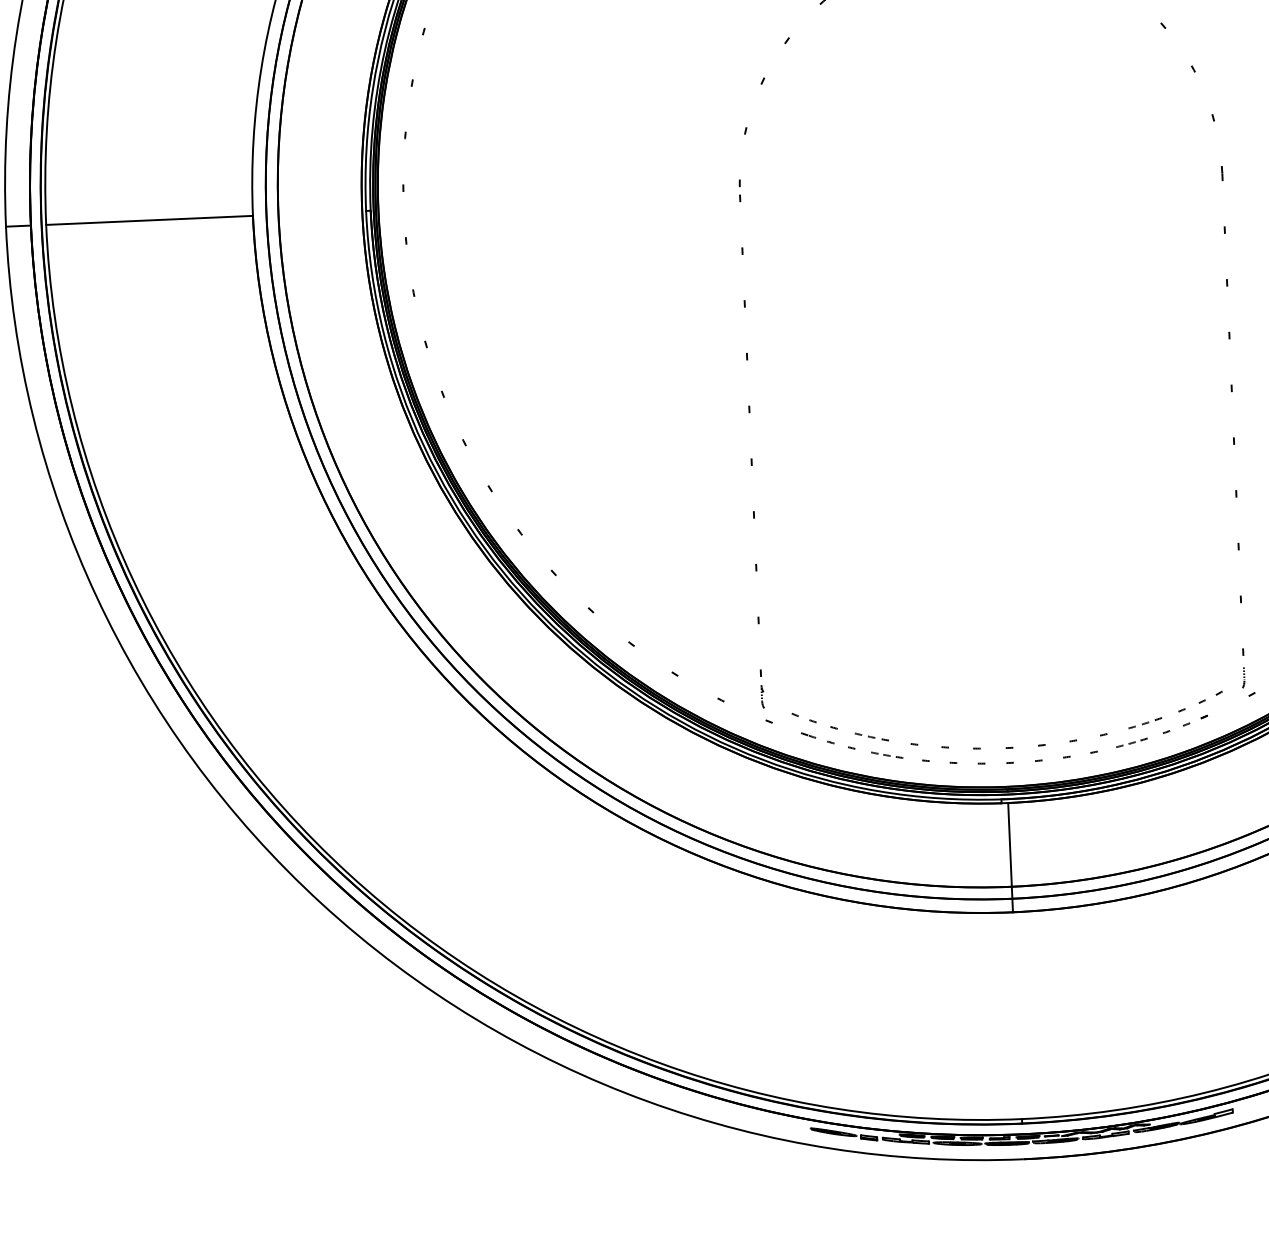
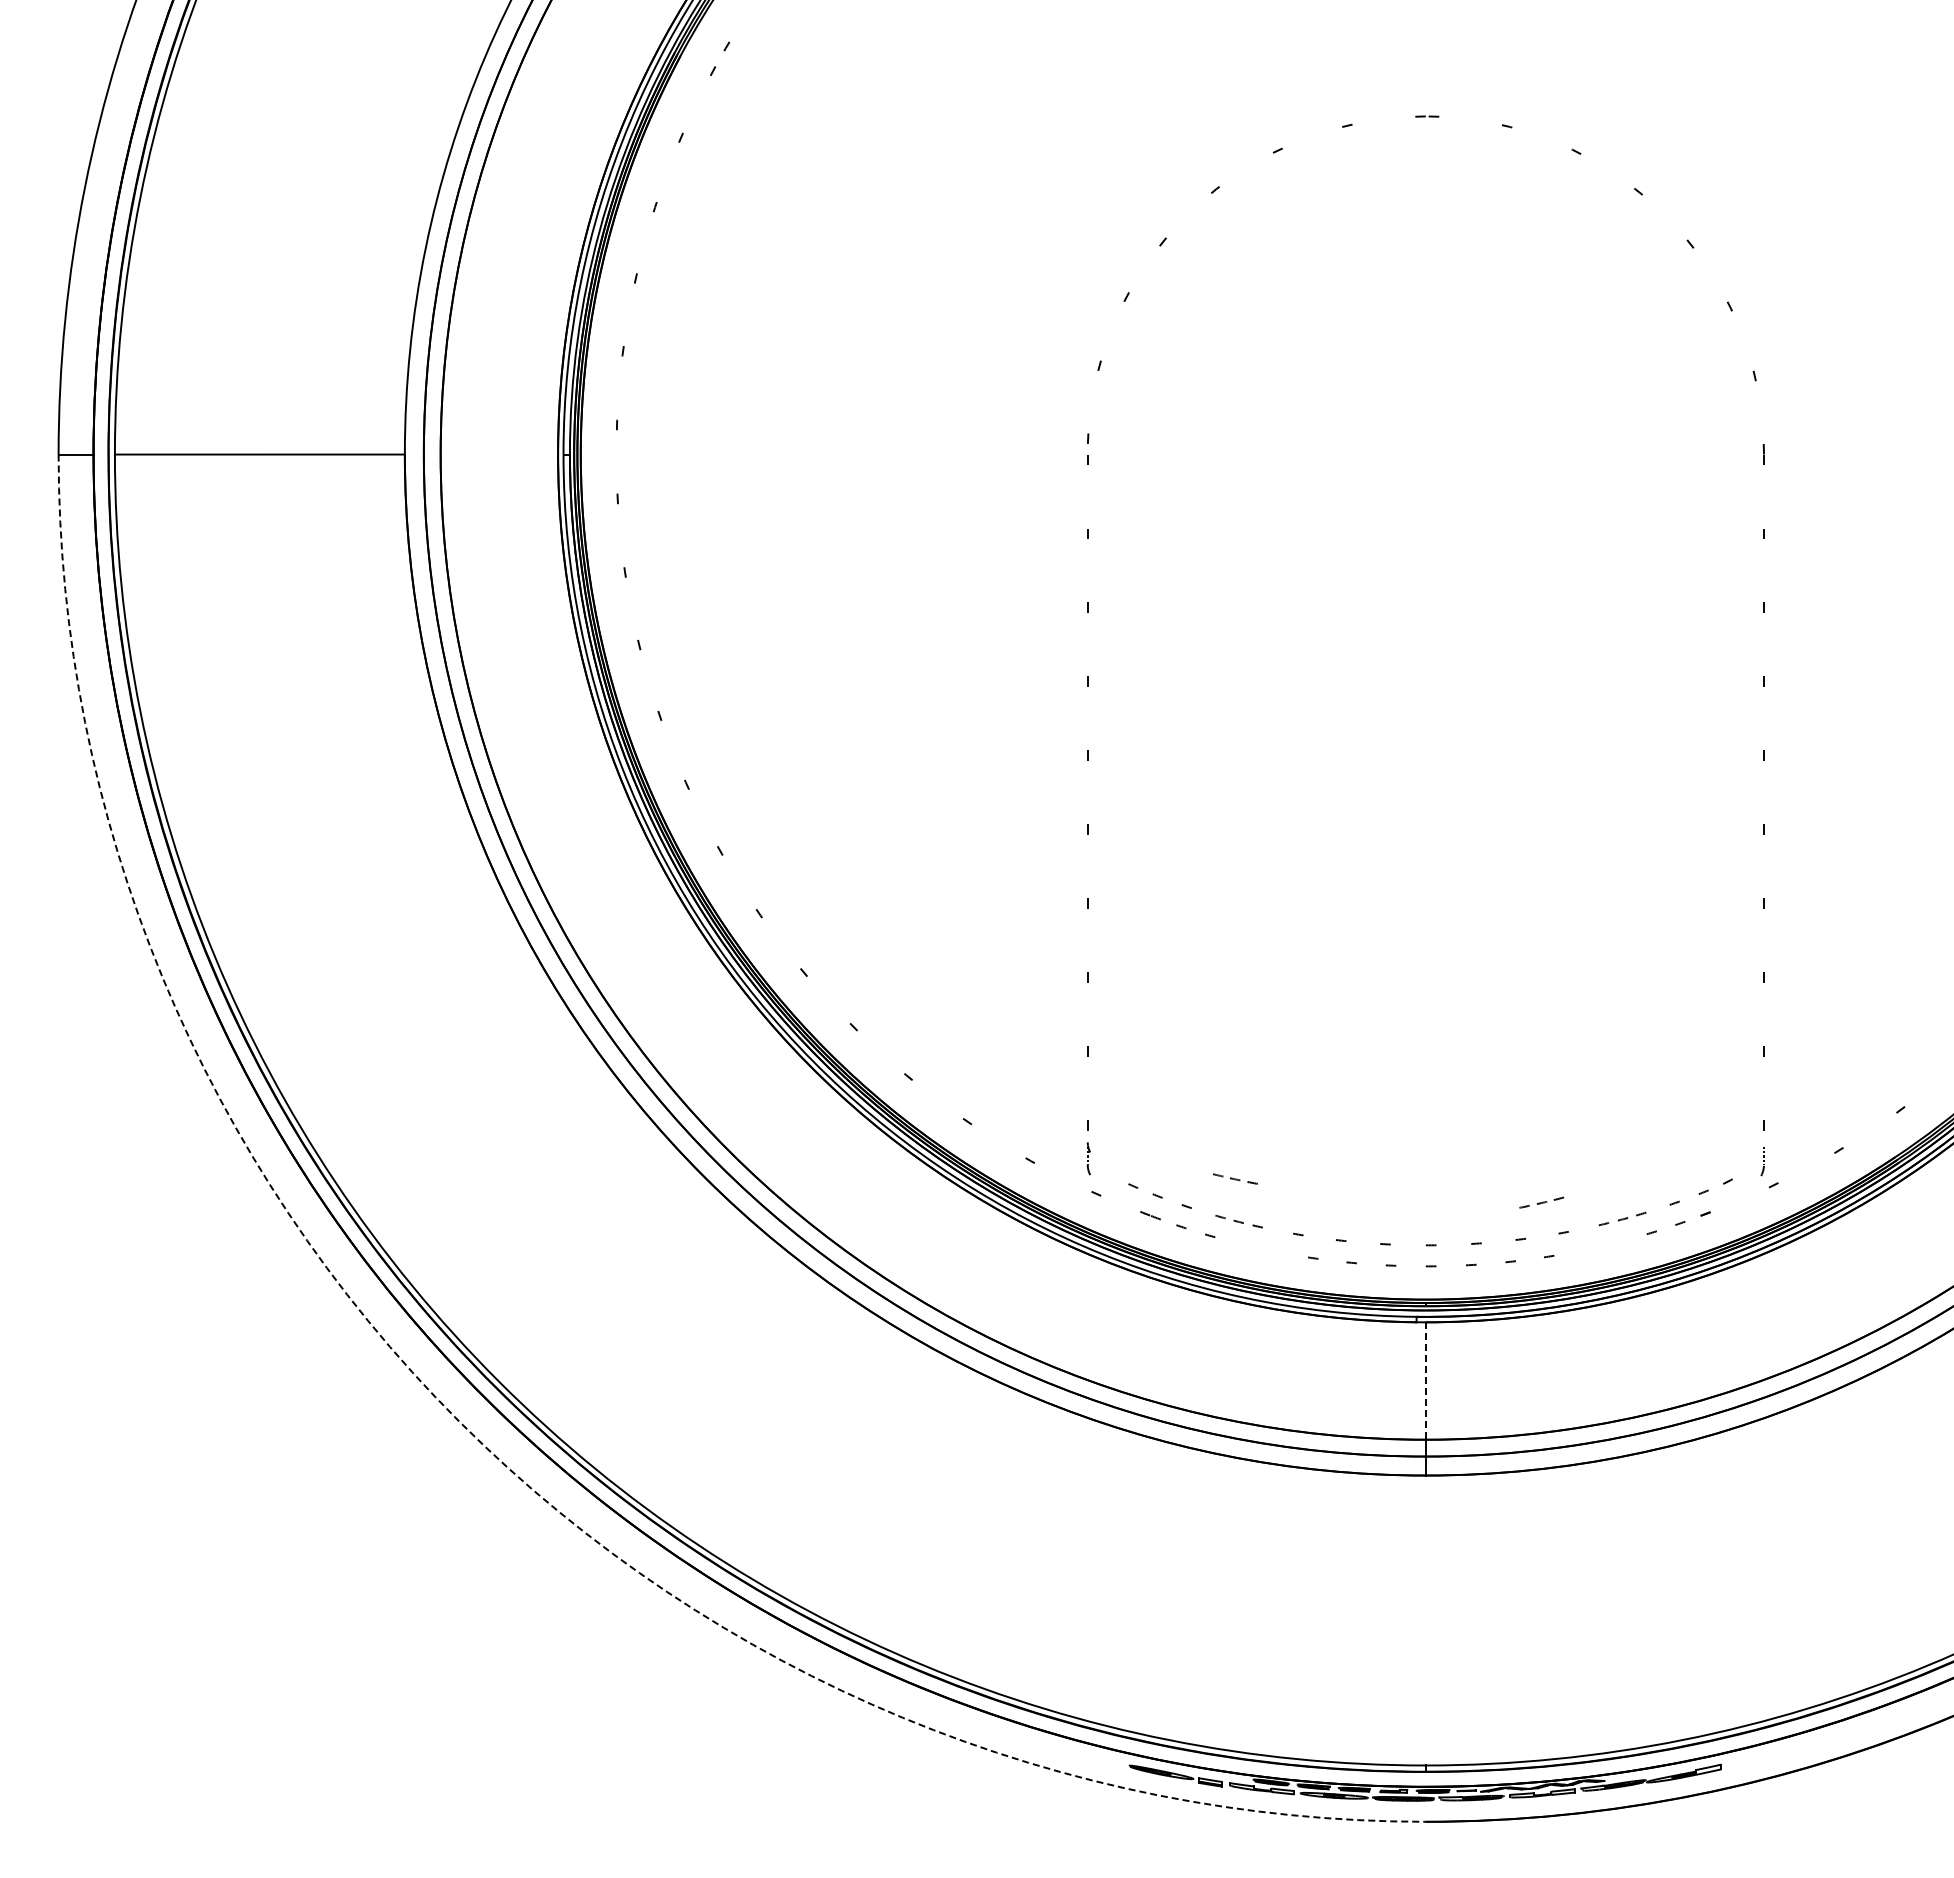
part: (1131, 742) -> (1541, 1202), moved
part: (887, 754) -> (1235, 1178), moved
line: (1009, 845) -> (1425, 1381), solid -> dashed
arc: (322, 903) -> (459, 1421), solid -> dashed

